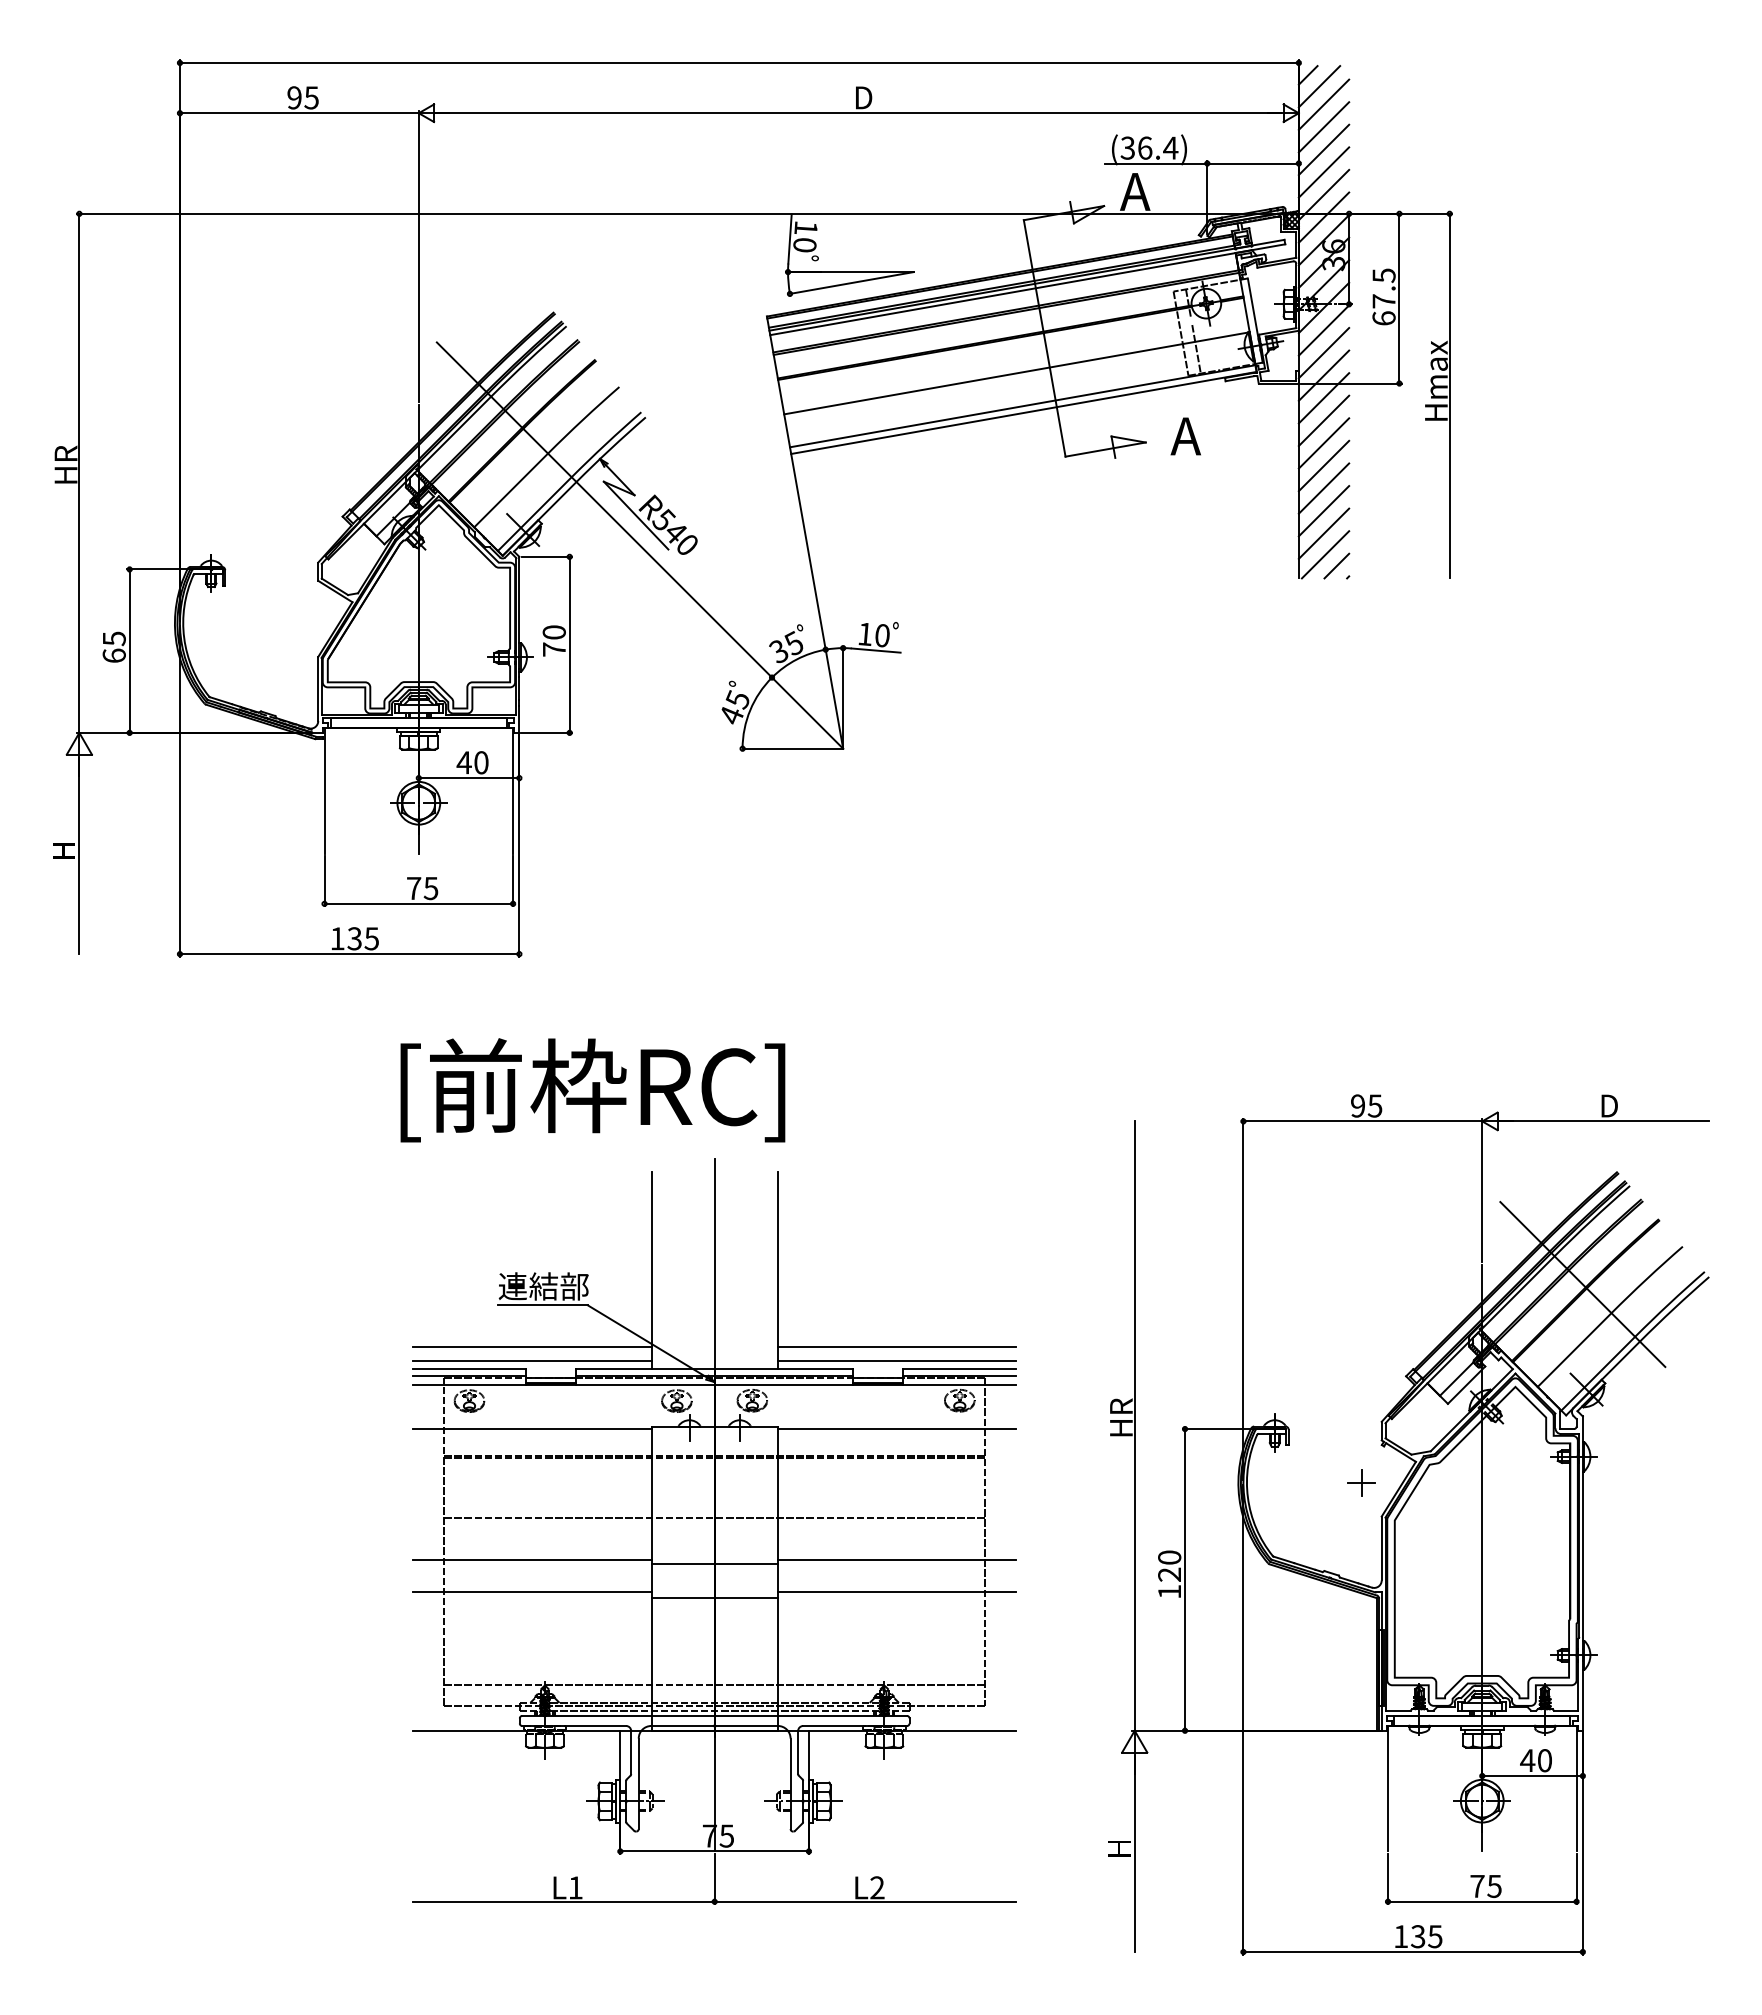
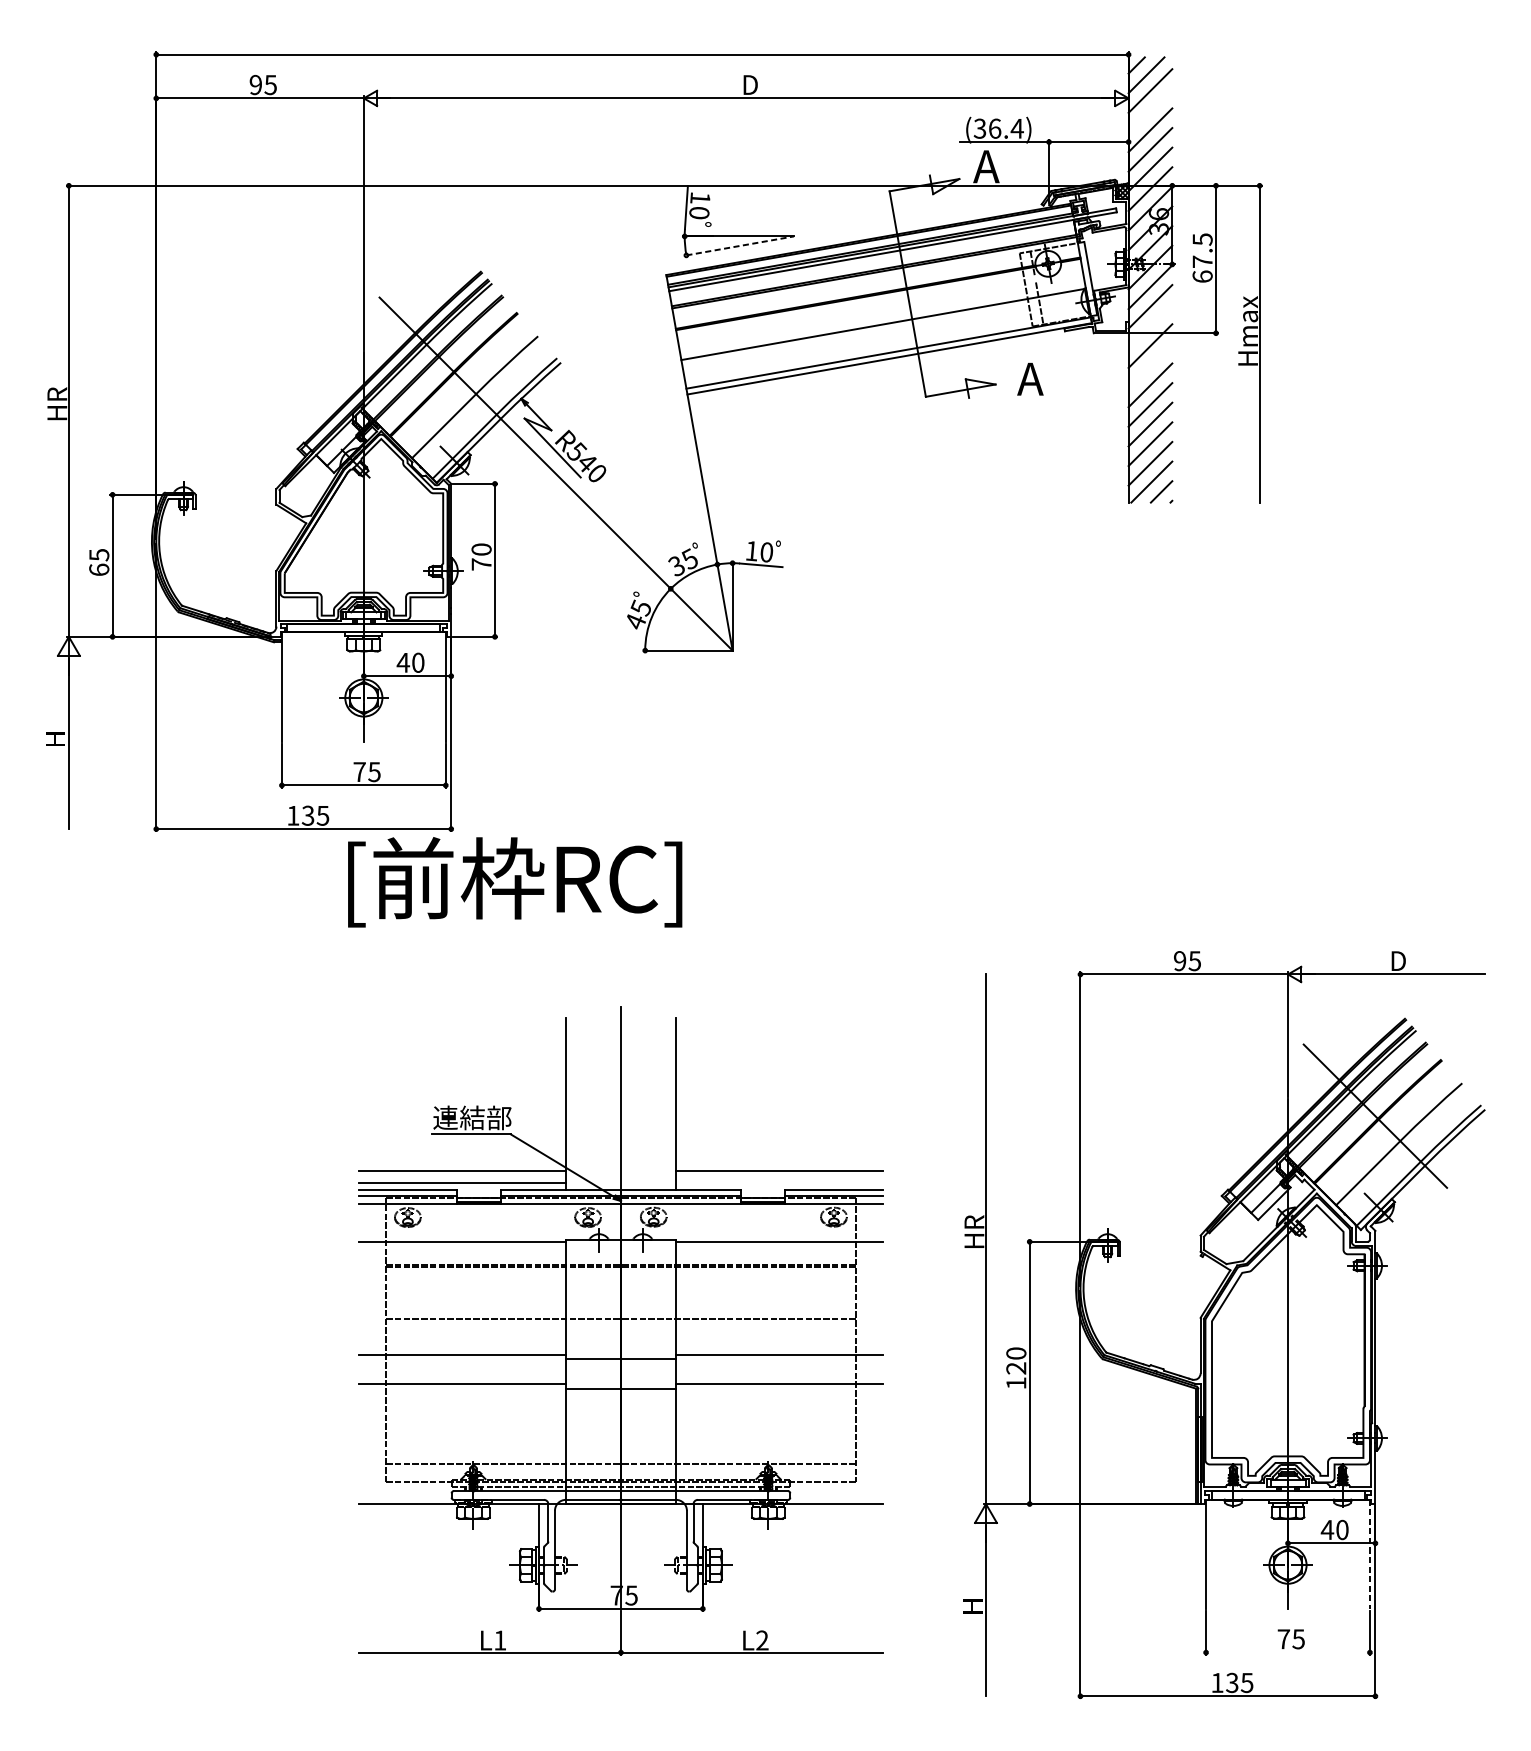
line: (1323, 127) -> (1150, 110), removed
line: (851, 283) -> (739, 246), solid -> dashed
line: (1323, 375) -> (1150, 326), removed
line: (1323, 420) -> (1150, 365), removed
text: (592, 1090) -> (514, 882), moved
line: (896, 1360) -> (778, 1182), removed
part: (1361, 1482) -> (1183, 1288), removed
line: (1576, 1788) -> (1369, 1554), solid -> dashed
line: (1482, 1901) -> (1288, 1652), removed

